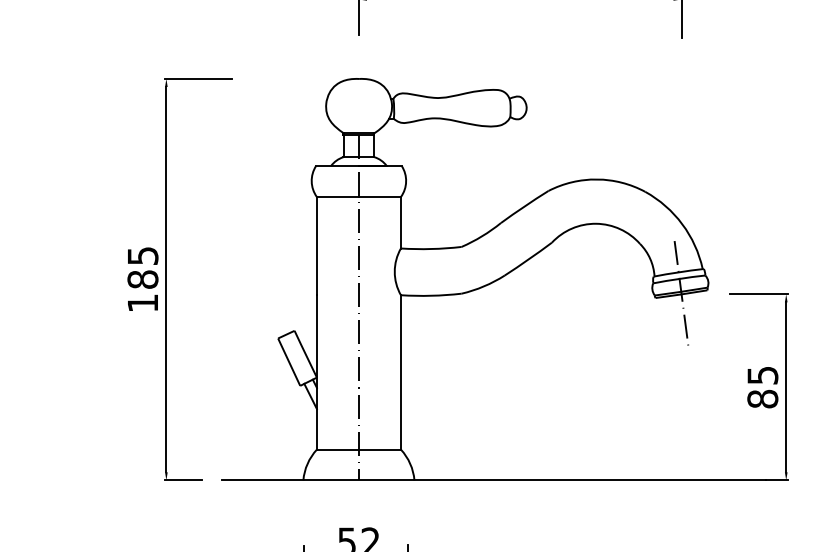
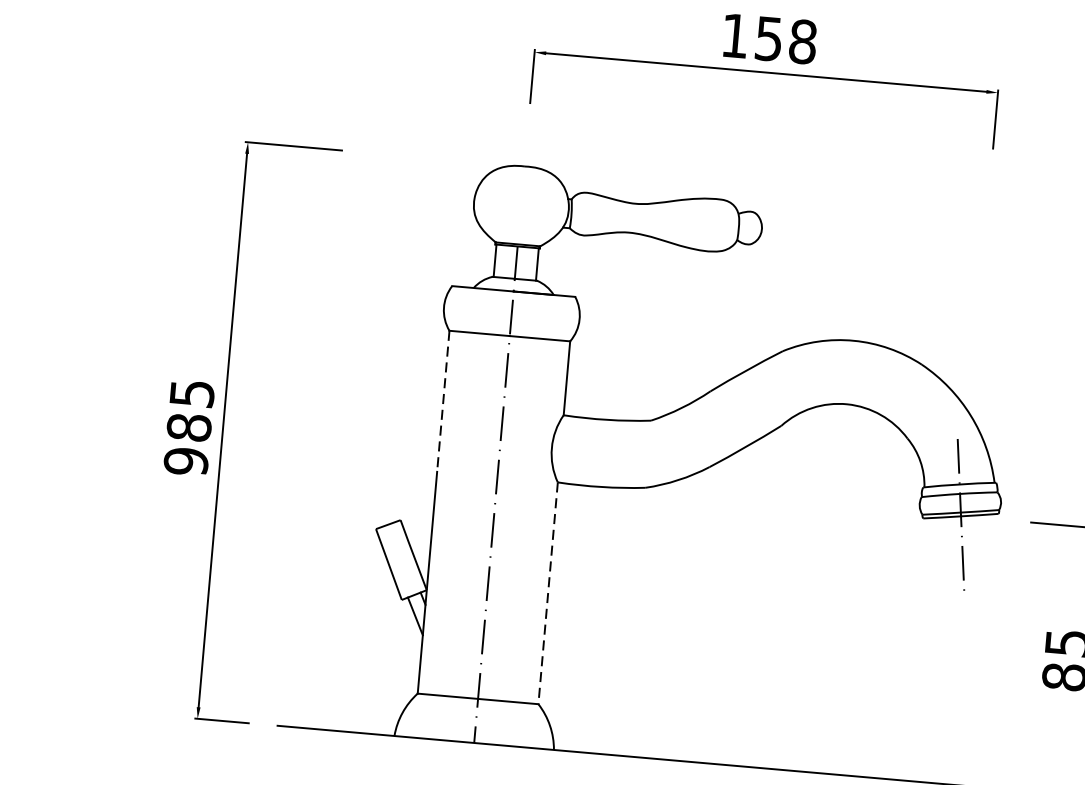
line: (316, 246) -> (442, 401), solid -> dashed
text: (142, 303) -> (185, 461), 185 -> 985
line: (400, 372) -> (547, 593), solid -> dashed

